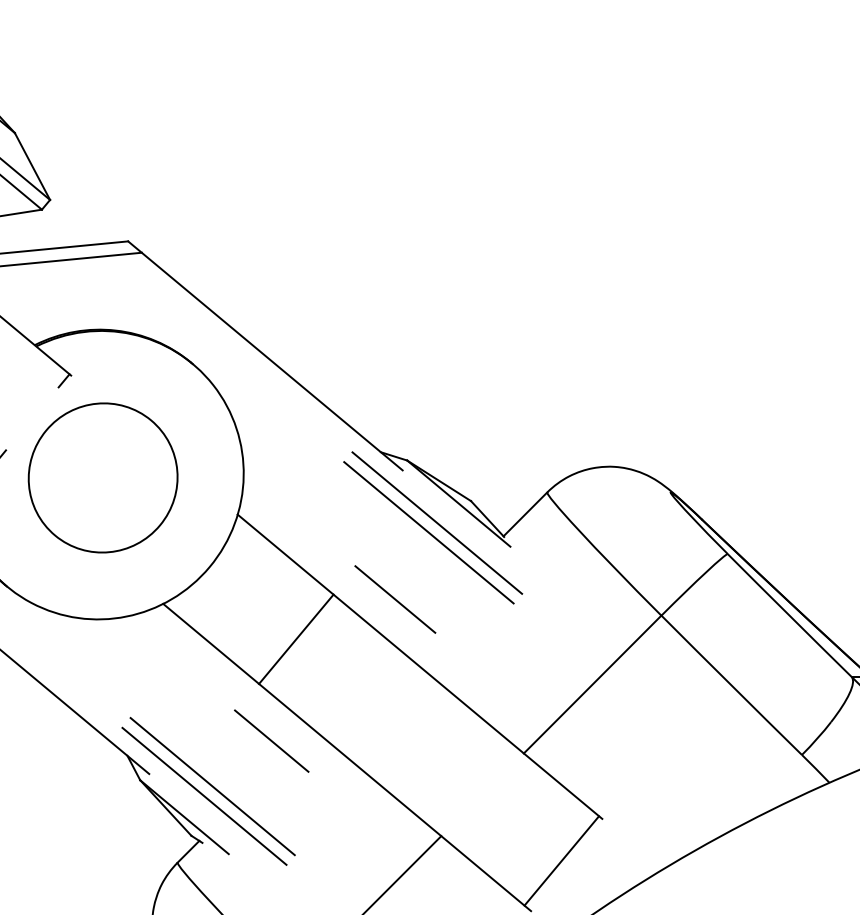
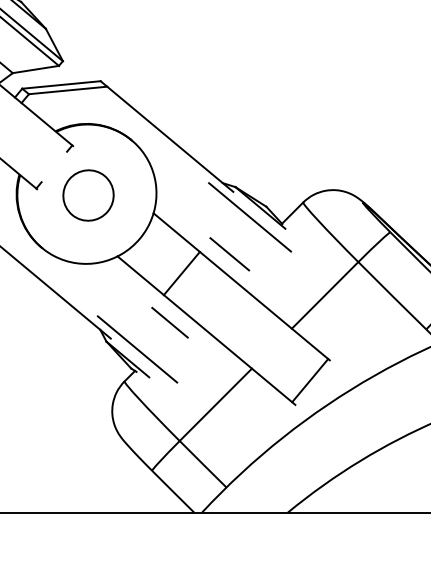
part: (103, 477) -> (88, 195), size x0.7
line: (427, 531) -> (245, 221), removed
line: (212, 786) -> (141, 344), removed

